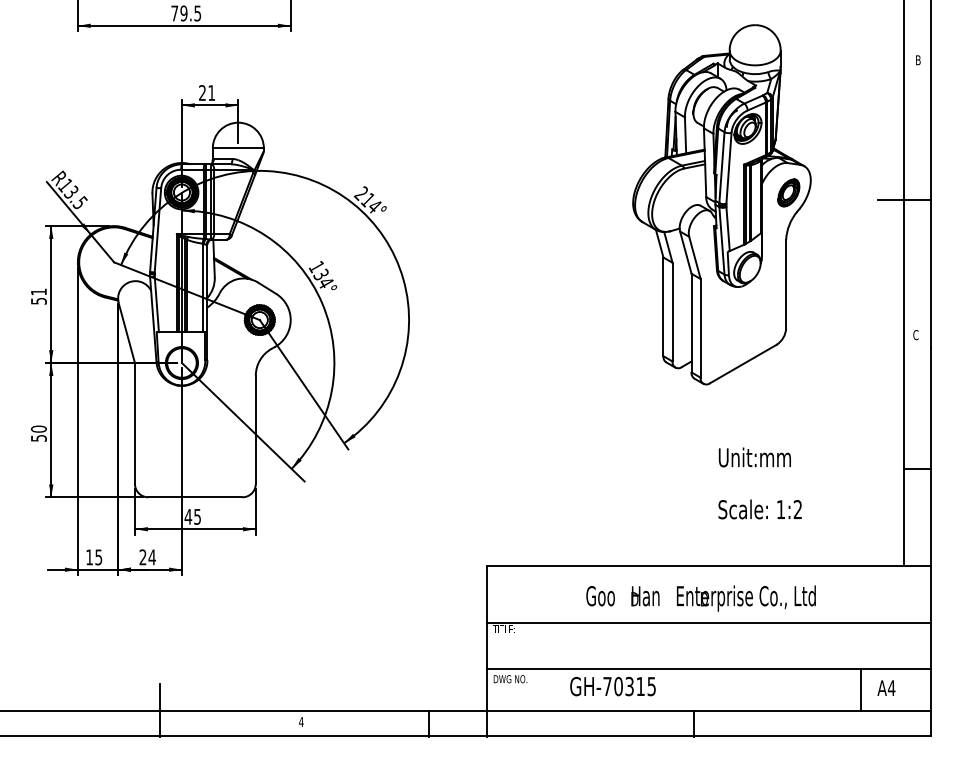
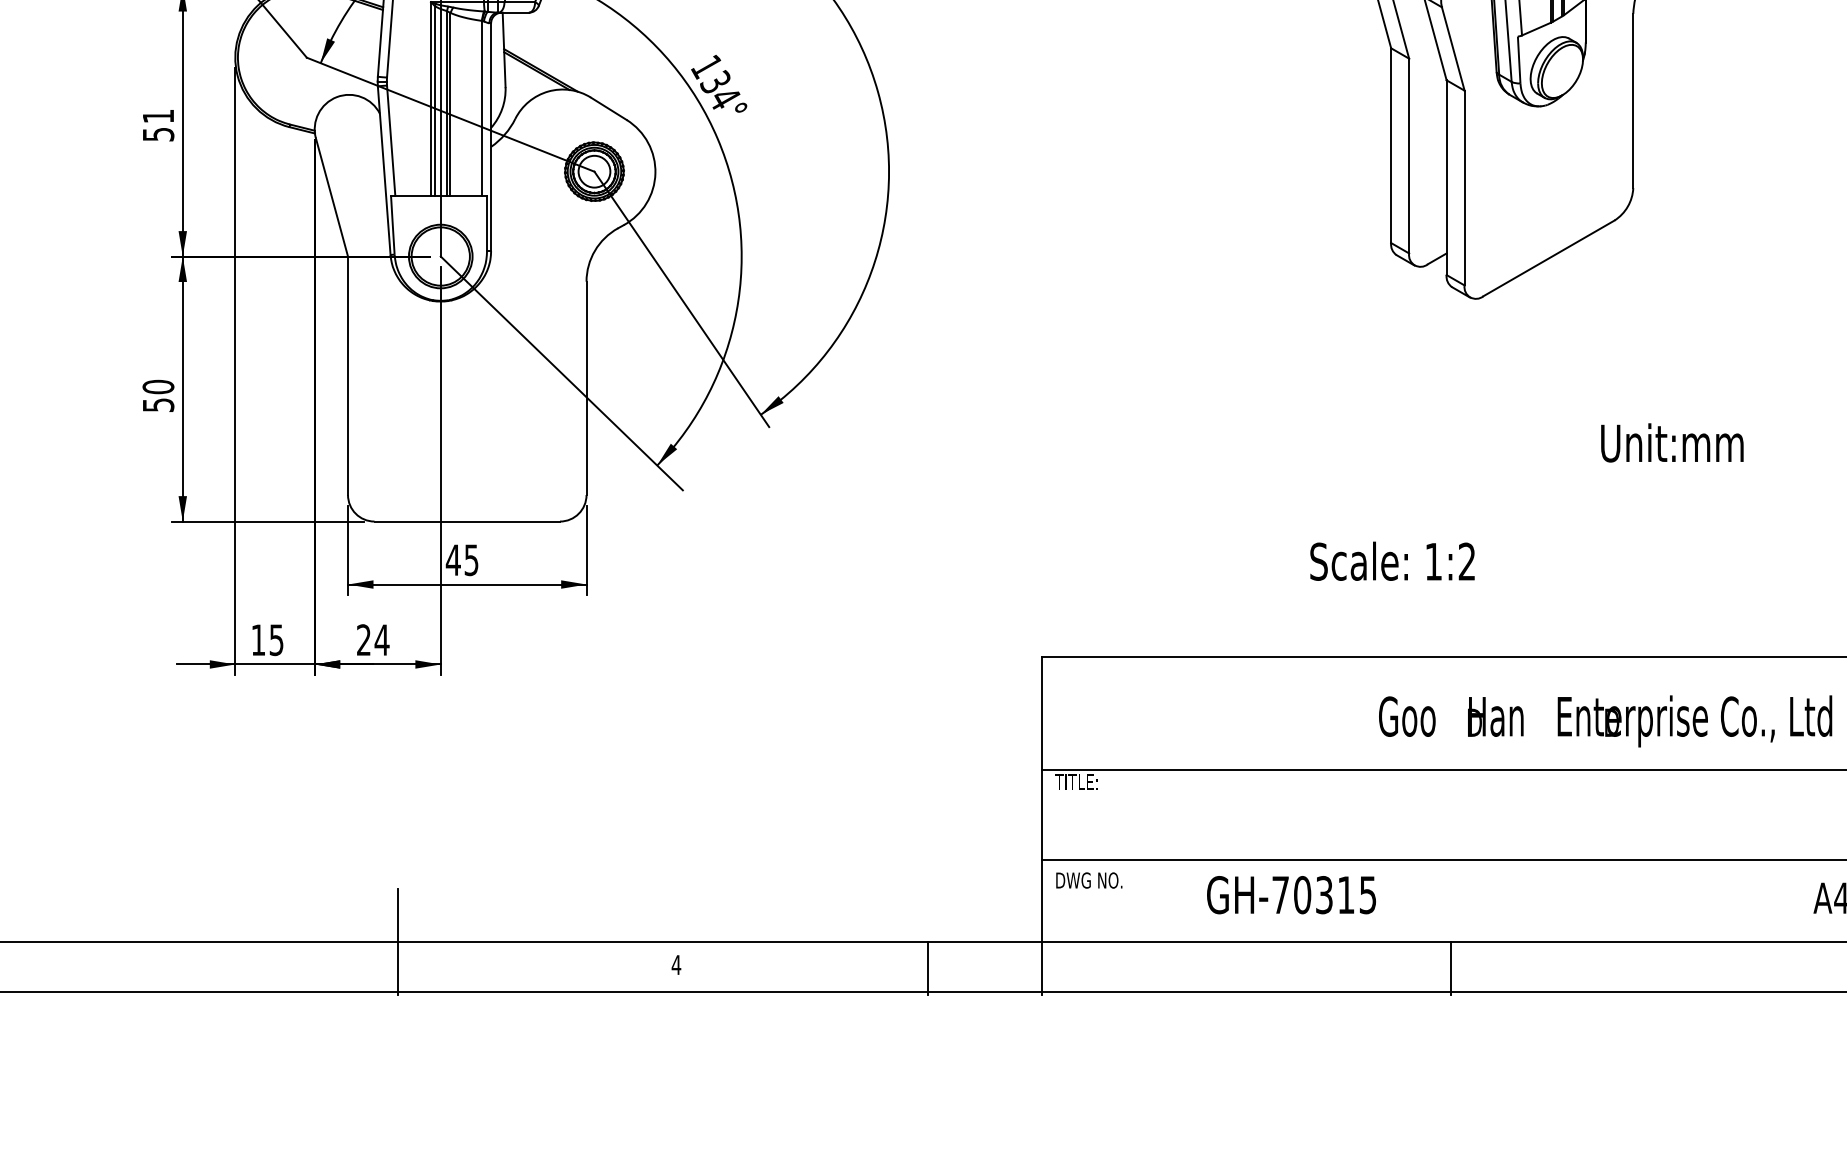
text: (754, 457) -> (1671, 442), moved
text: (759, 509) -> (1391, 561), moved
text: (700, 598) -> (1604, 721), moved
line: (861, 689) -> (1782, 900), removed

